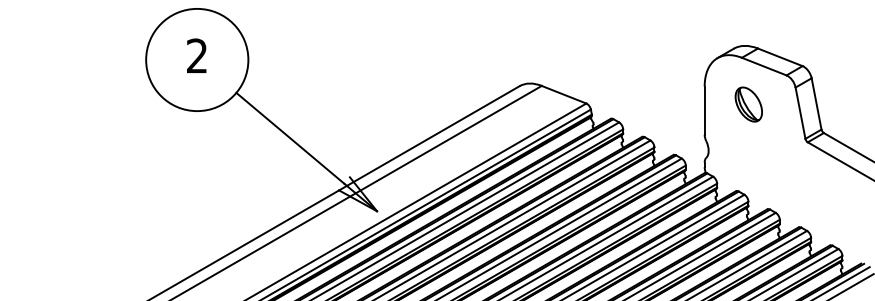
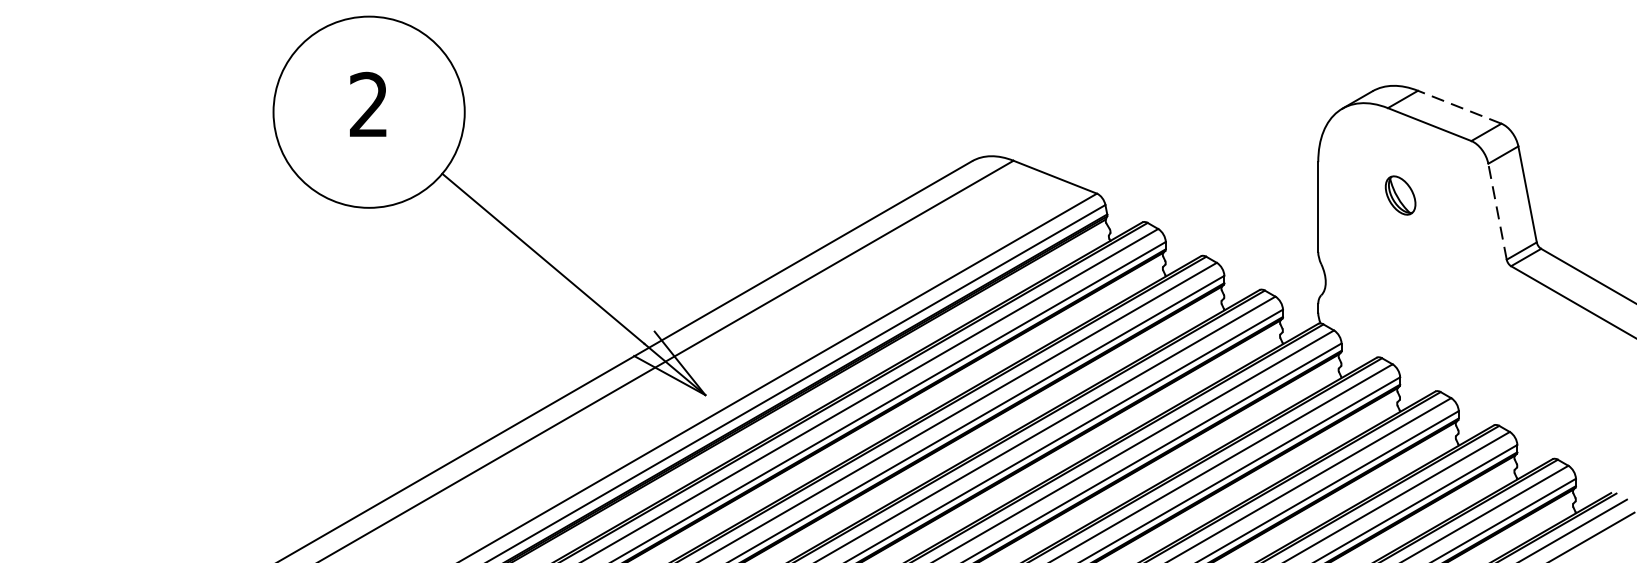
line: (780, 57) -> (1460, 107), solid -> dashed
part: (748, 104) -> (1400, 195), size x0.6
line: (800, 112) -> (1497, 210), solid -> dashed

